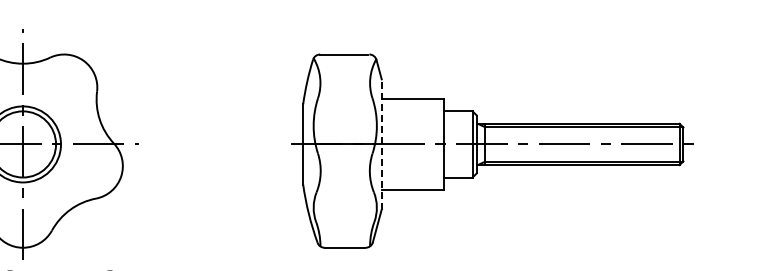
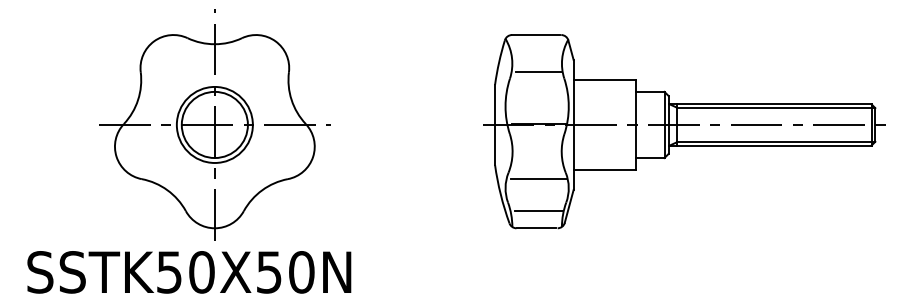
line: (346, 91) -> (538, 72), added
line: (381, 143) -> (573, 124), dashed -> solid
line: (346, 198) -> (538, 179), added
line: (346, 230) -> (538, 211), added

